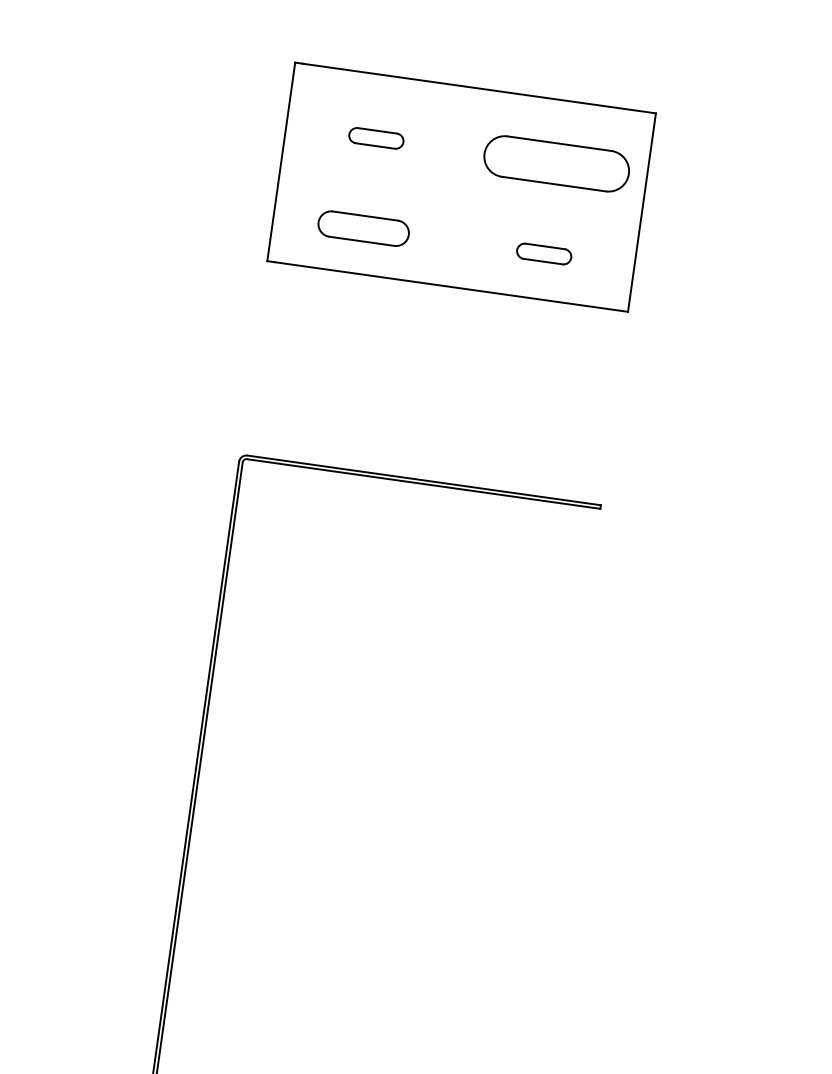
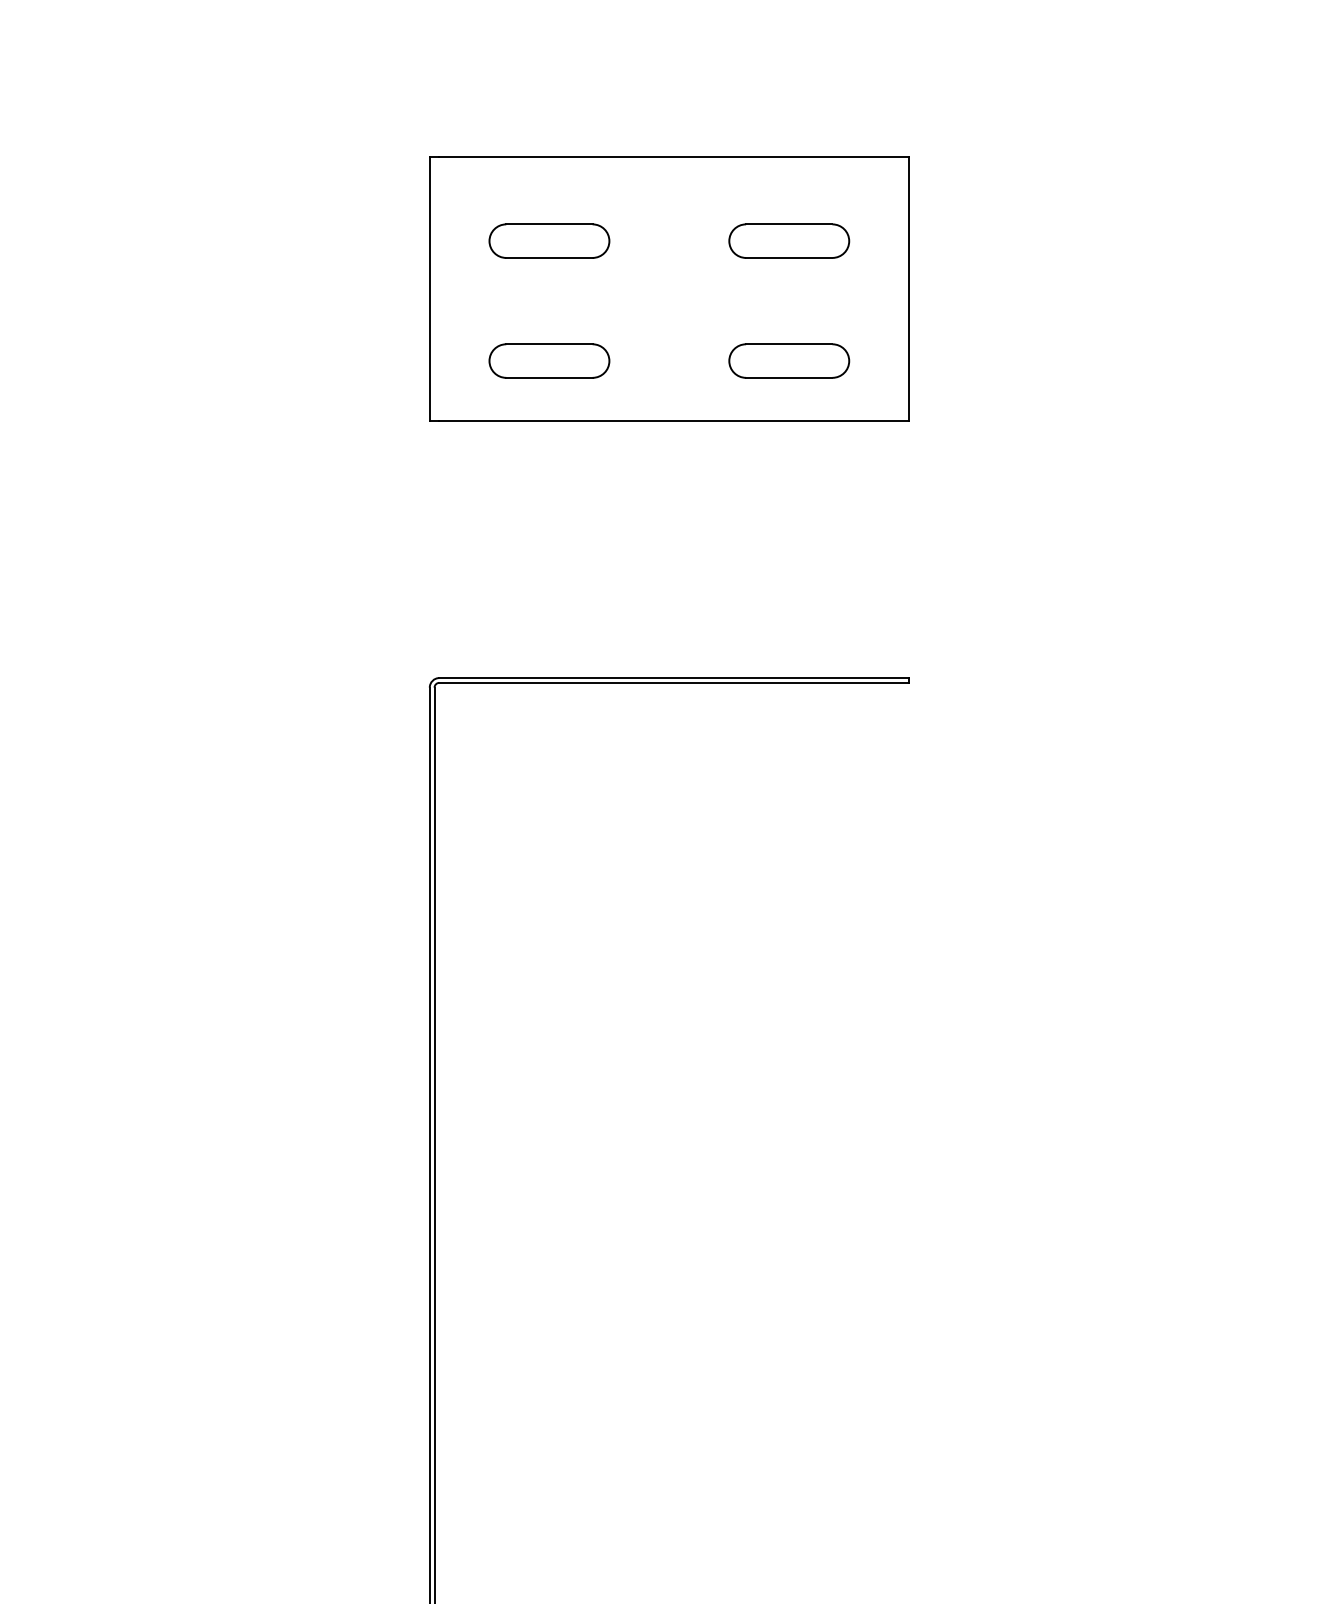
part: (376, 137) -> (549, 240), size x1.67
part: (557, 163) -> (789, 240), size x0.62
part: (544, 253) -> (789, 360), size x1.67

